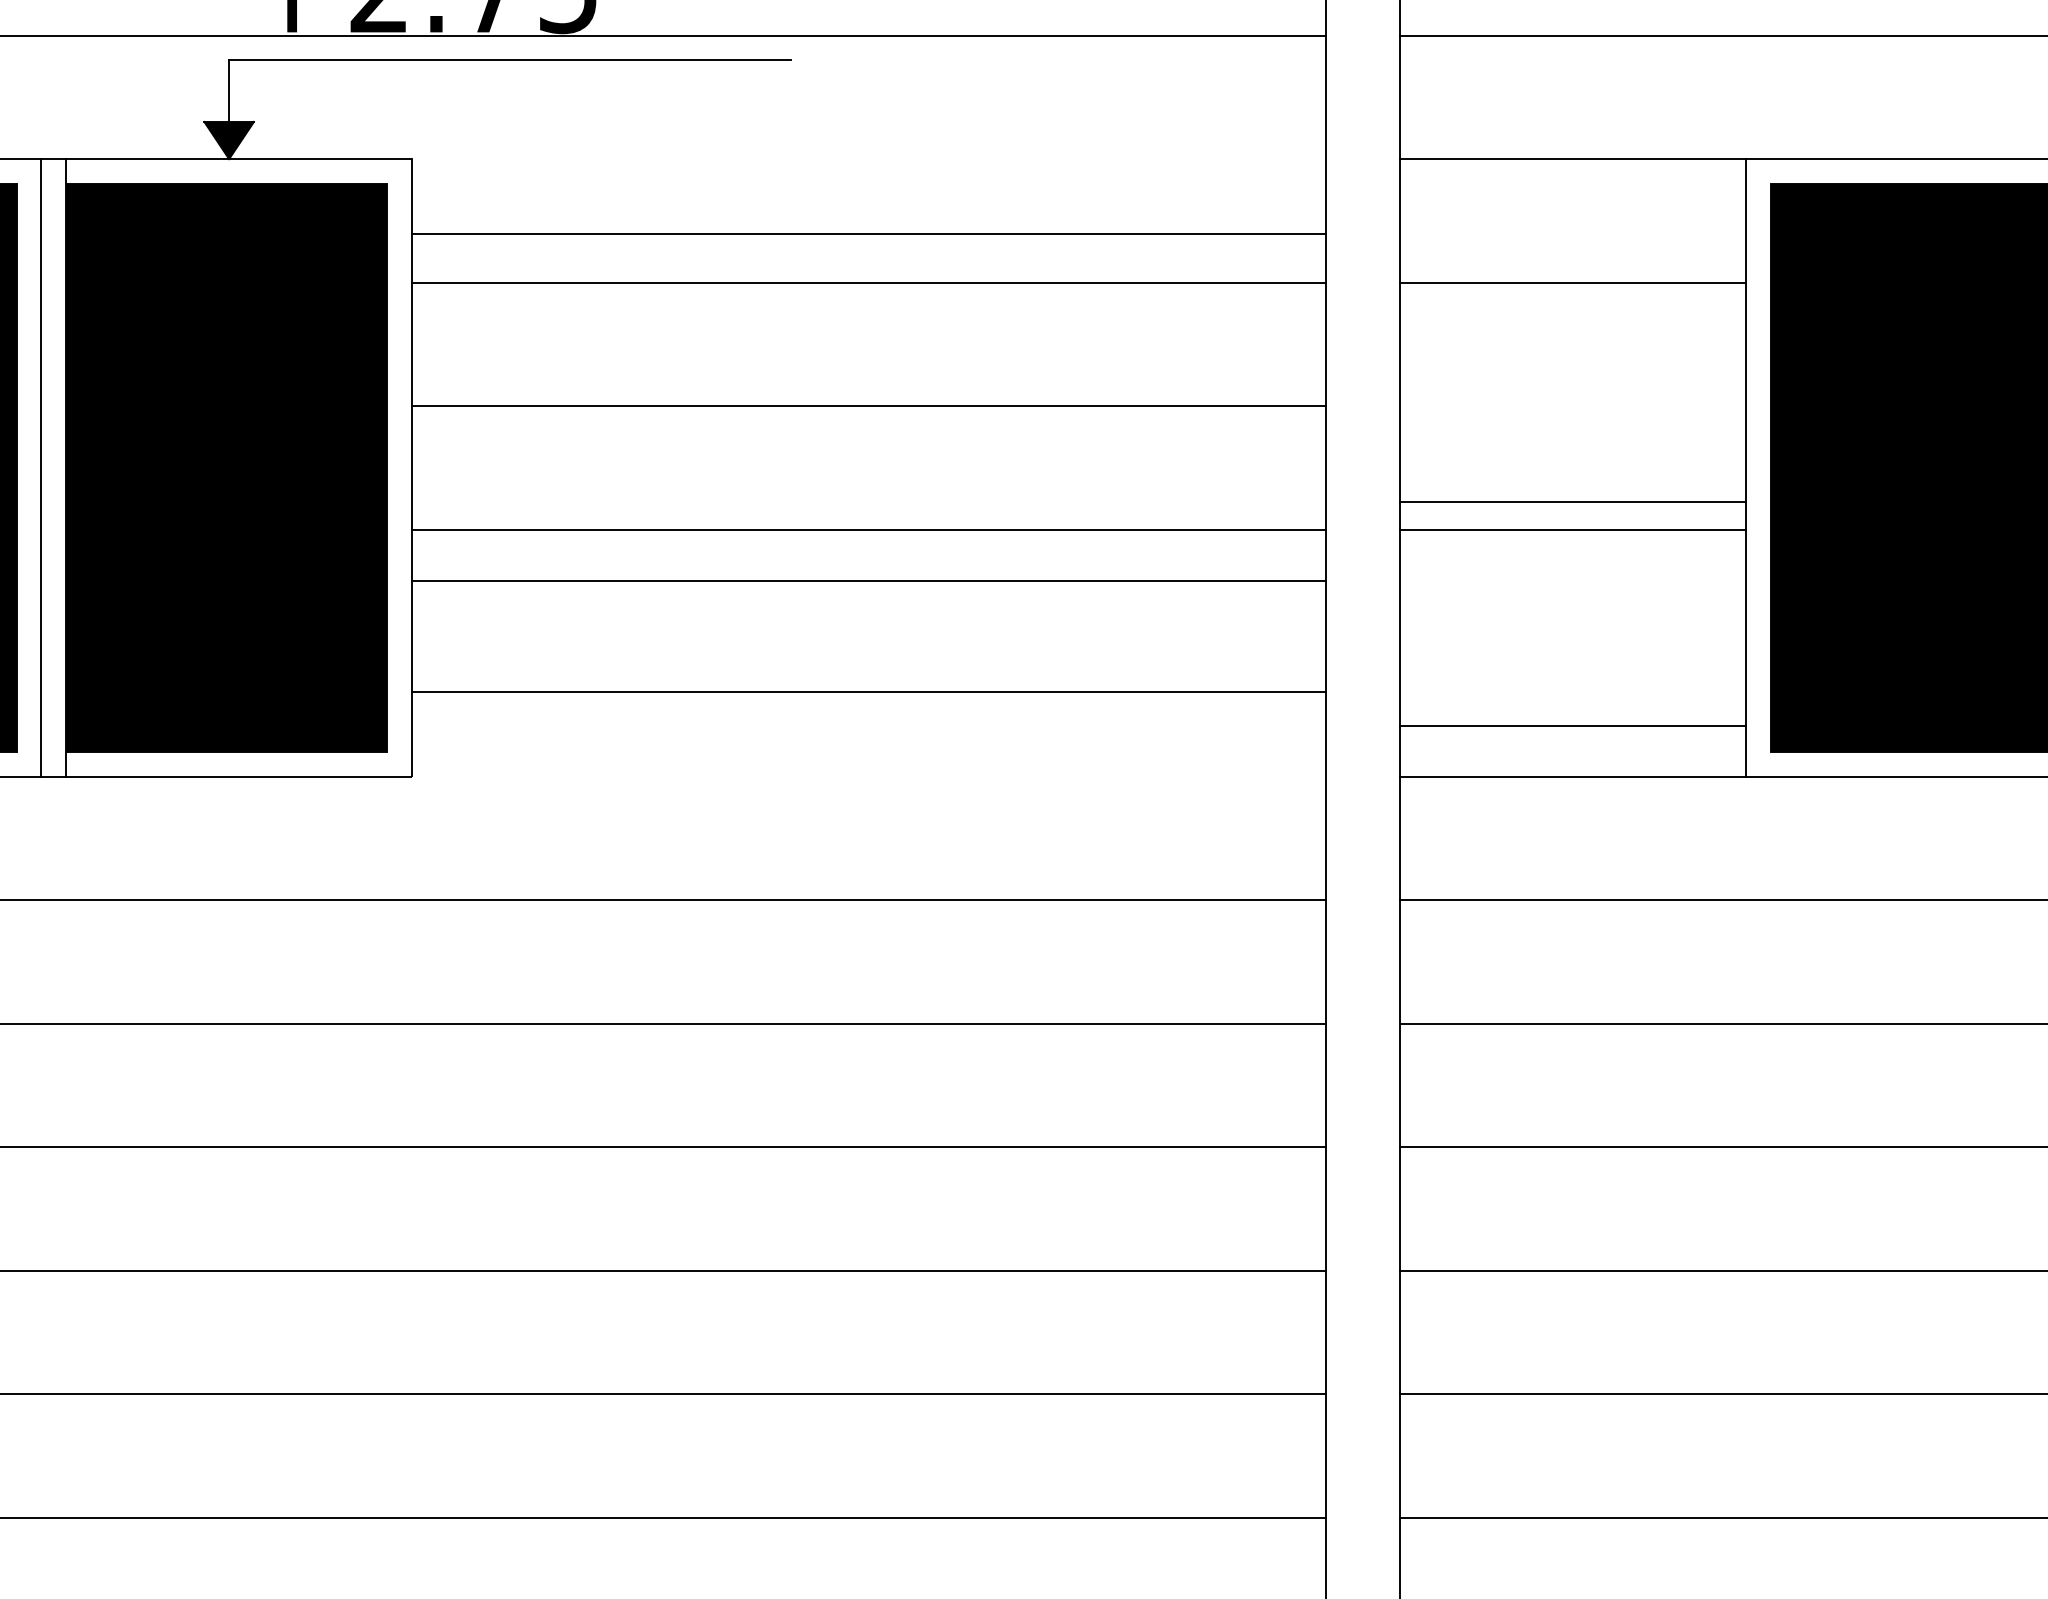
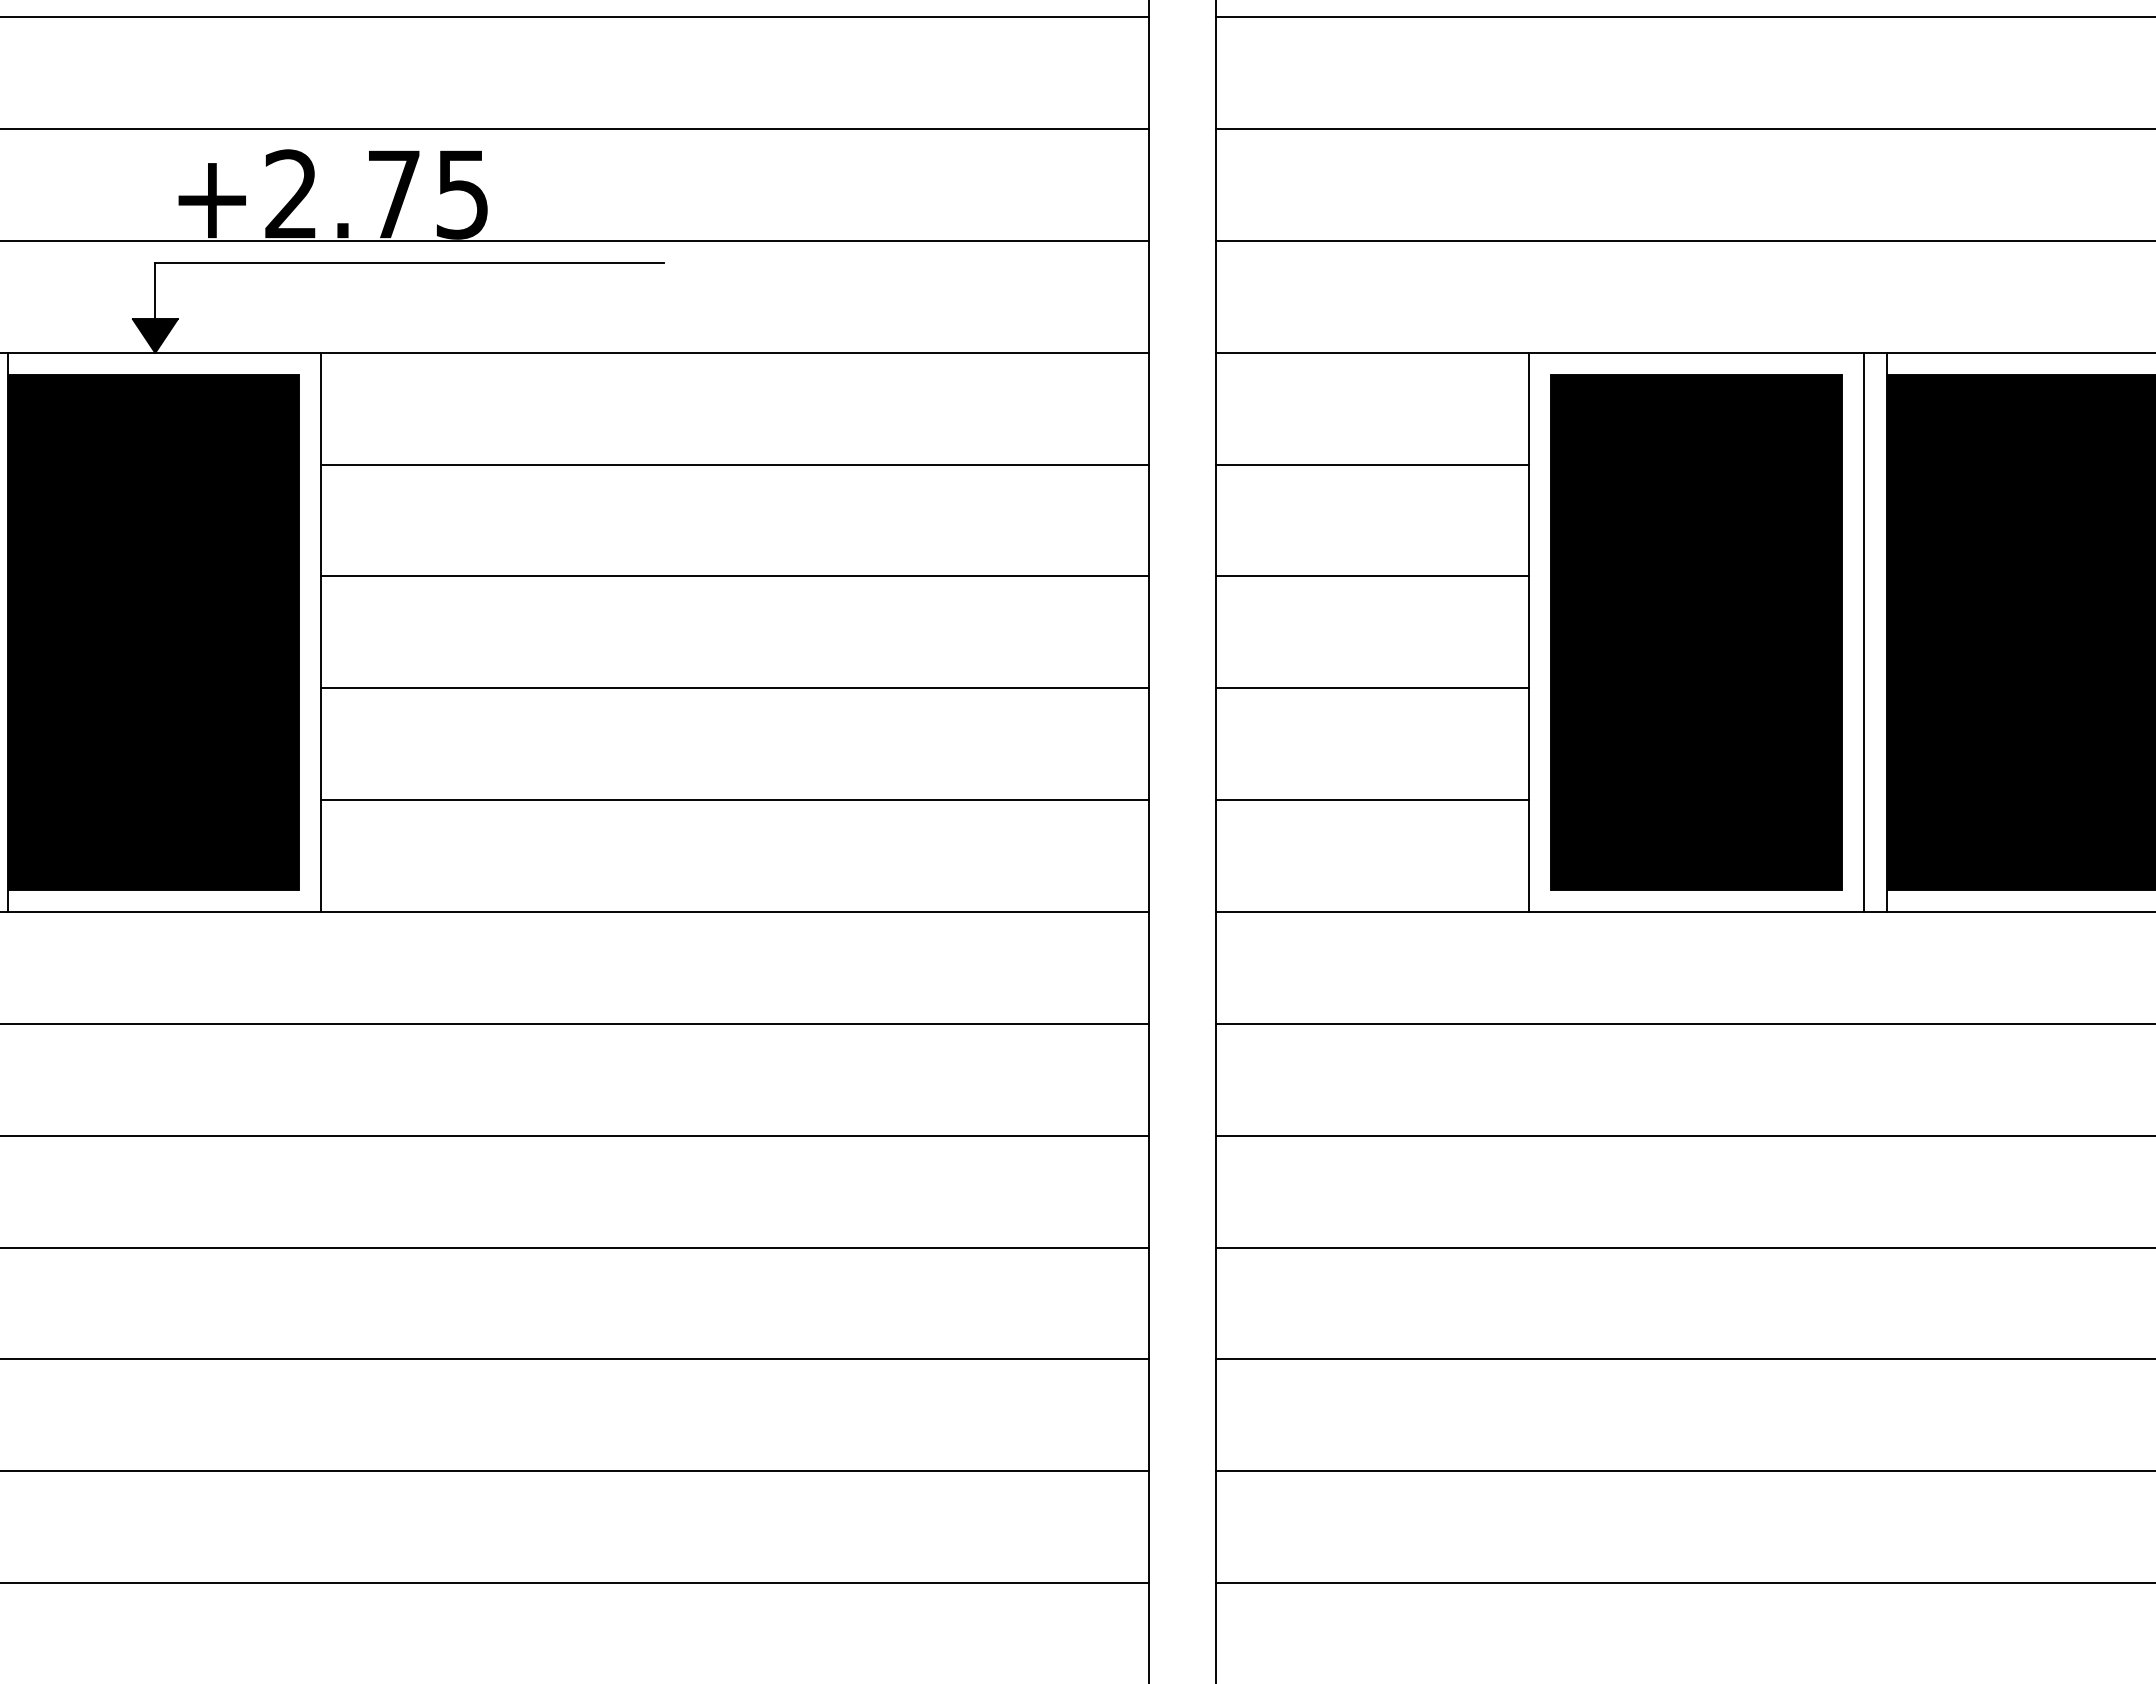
line: (868, 233) -> (734, 352), moved
line: (1572, 502) -> (1371, 576), moved
line: (868, 581) -> (734, 800), moved
line: (868, 692) -> (734, 912), moved
line: (1572, 726) -> (1371, 800), moved

